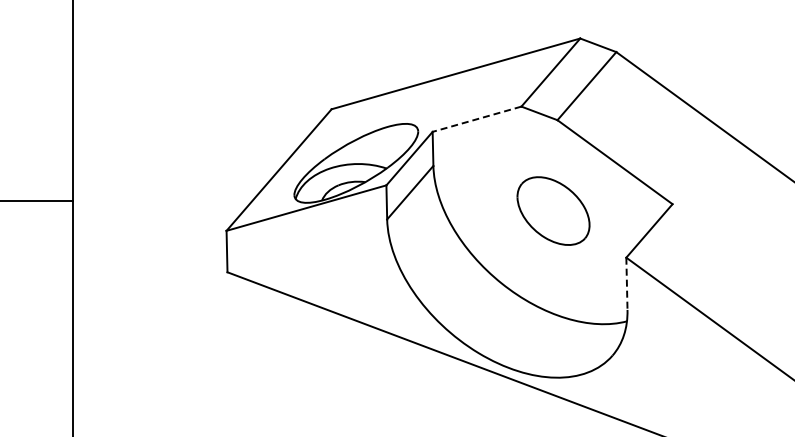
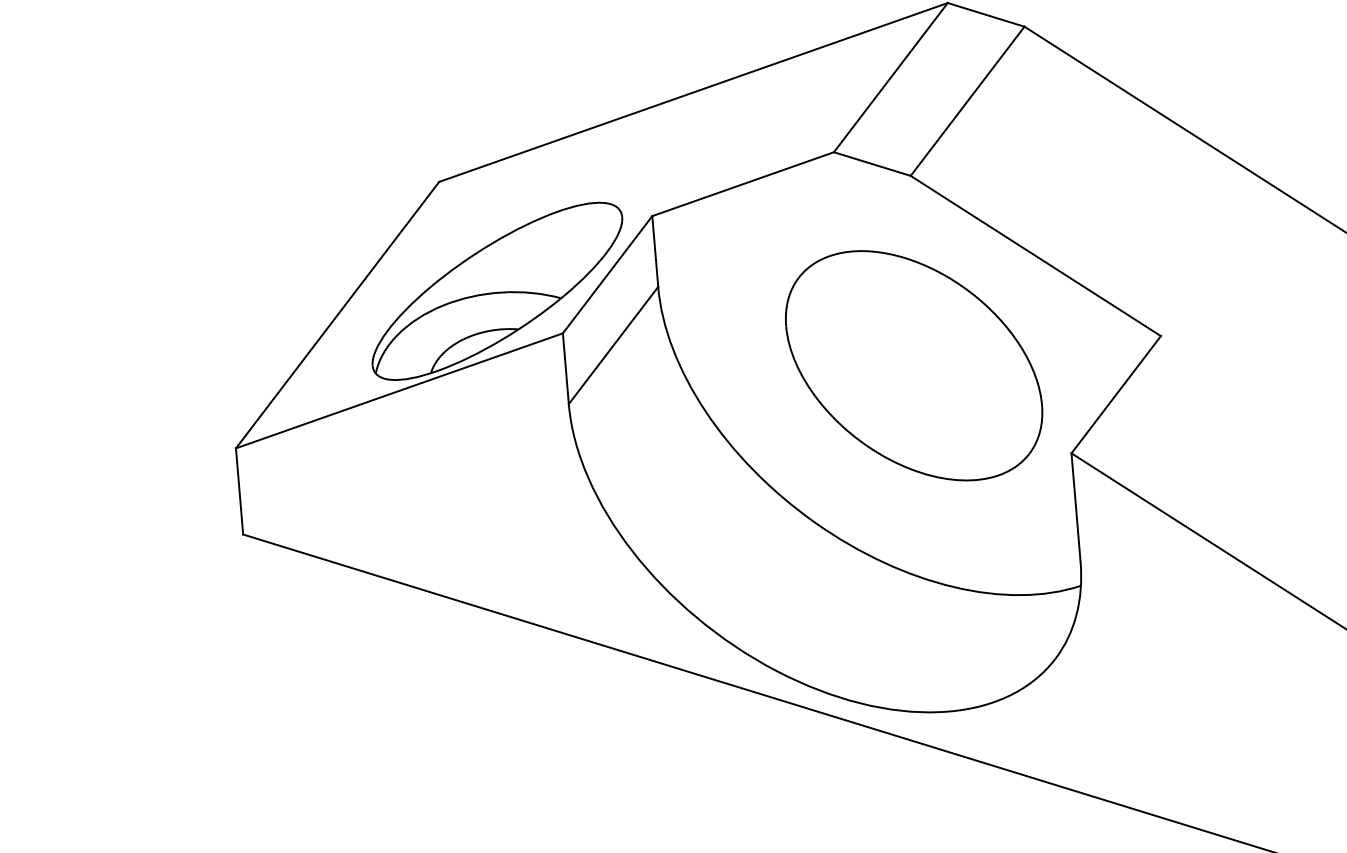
line: (476, 119) -> (742, 184), dashed -> solid
part: (553, 210) -> (913, 364), size x1.67
line: (626, 284) -> (1075, 509), dashed -> solid

